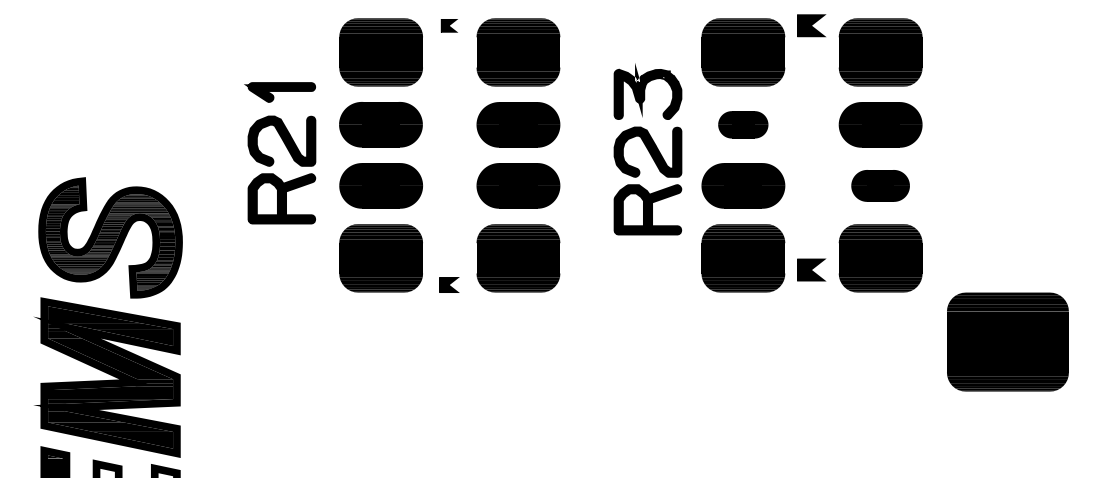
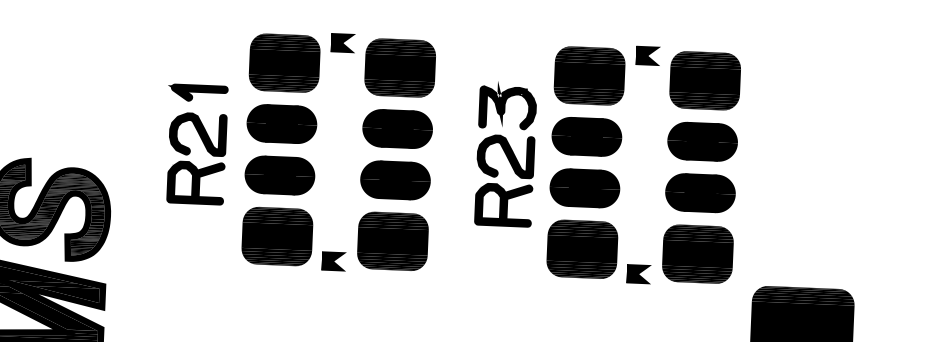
part: (449, 25) -> (343, 42), size x1.67
part: (743, 124) -> (587, 136), size x1.67
part: (880, 185) -> (700, 192), size x1.43
part: (811, 269) -> (638, 273), moved
part: (449, 284) -> (333, 260), size x1.43

